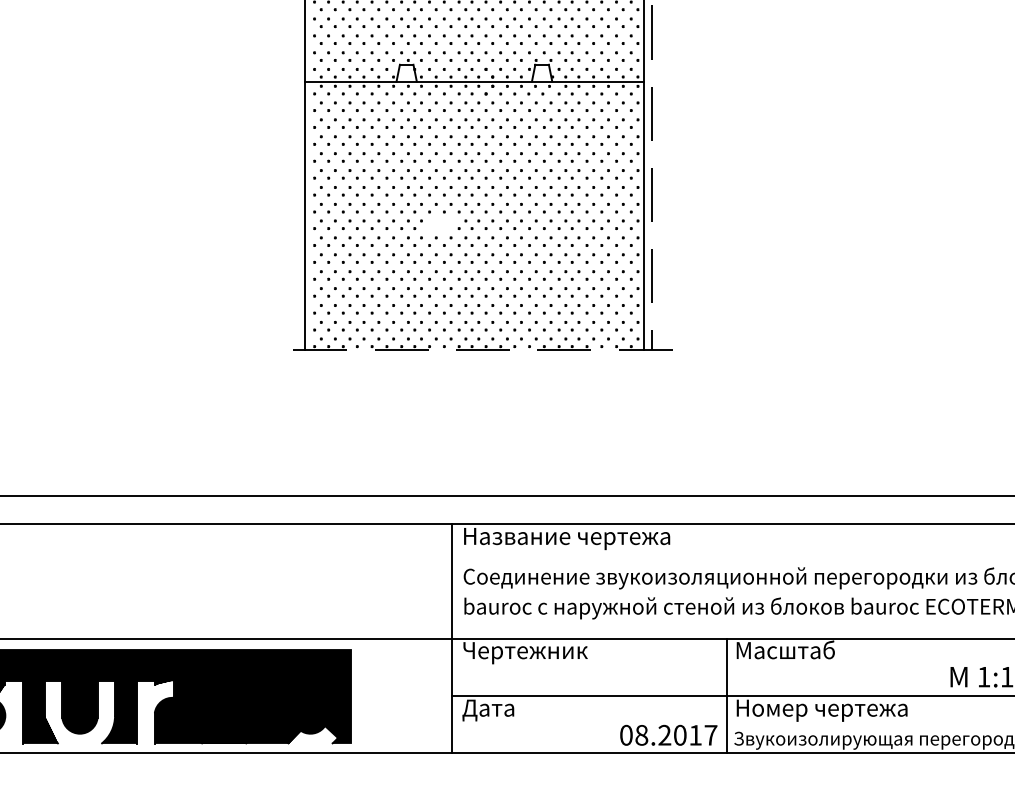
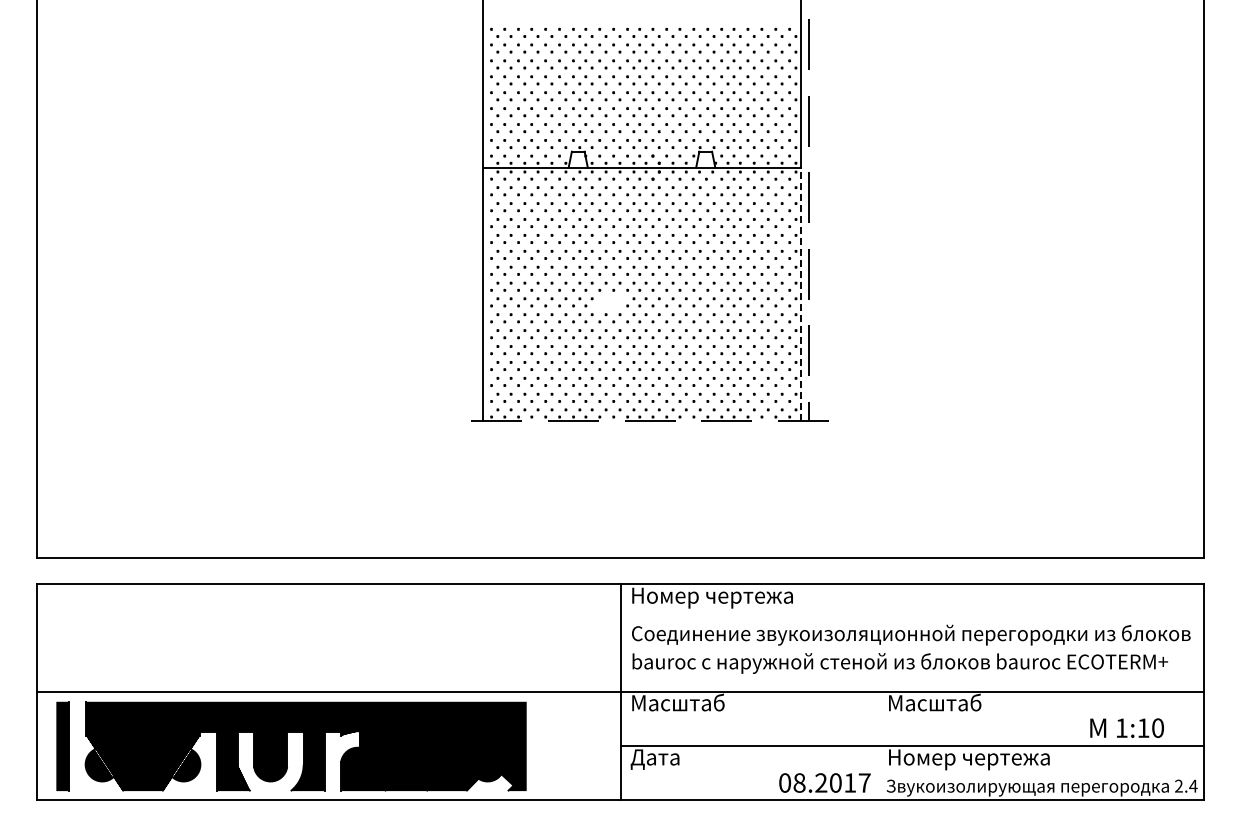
line: (643, 216) -> (801, 294), solid -> dashed
text: (574, 540) -> (736, 599), Название чертежа -> Номер чертежа
text: (524, 651) -> (689, 704), Чертежник -> Масштаб
line: (726, 696) -> (879, 746), removed

